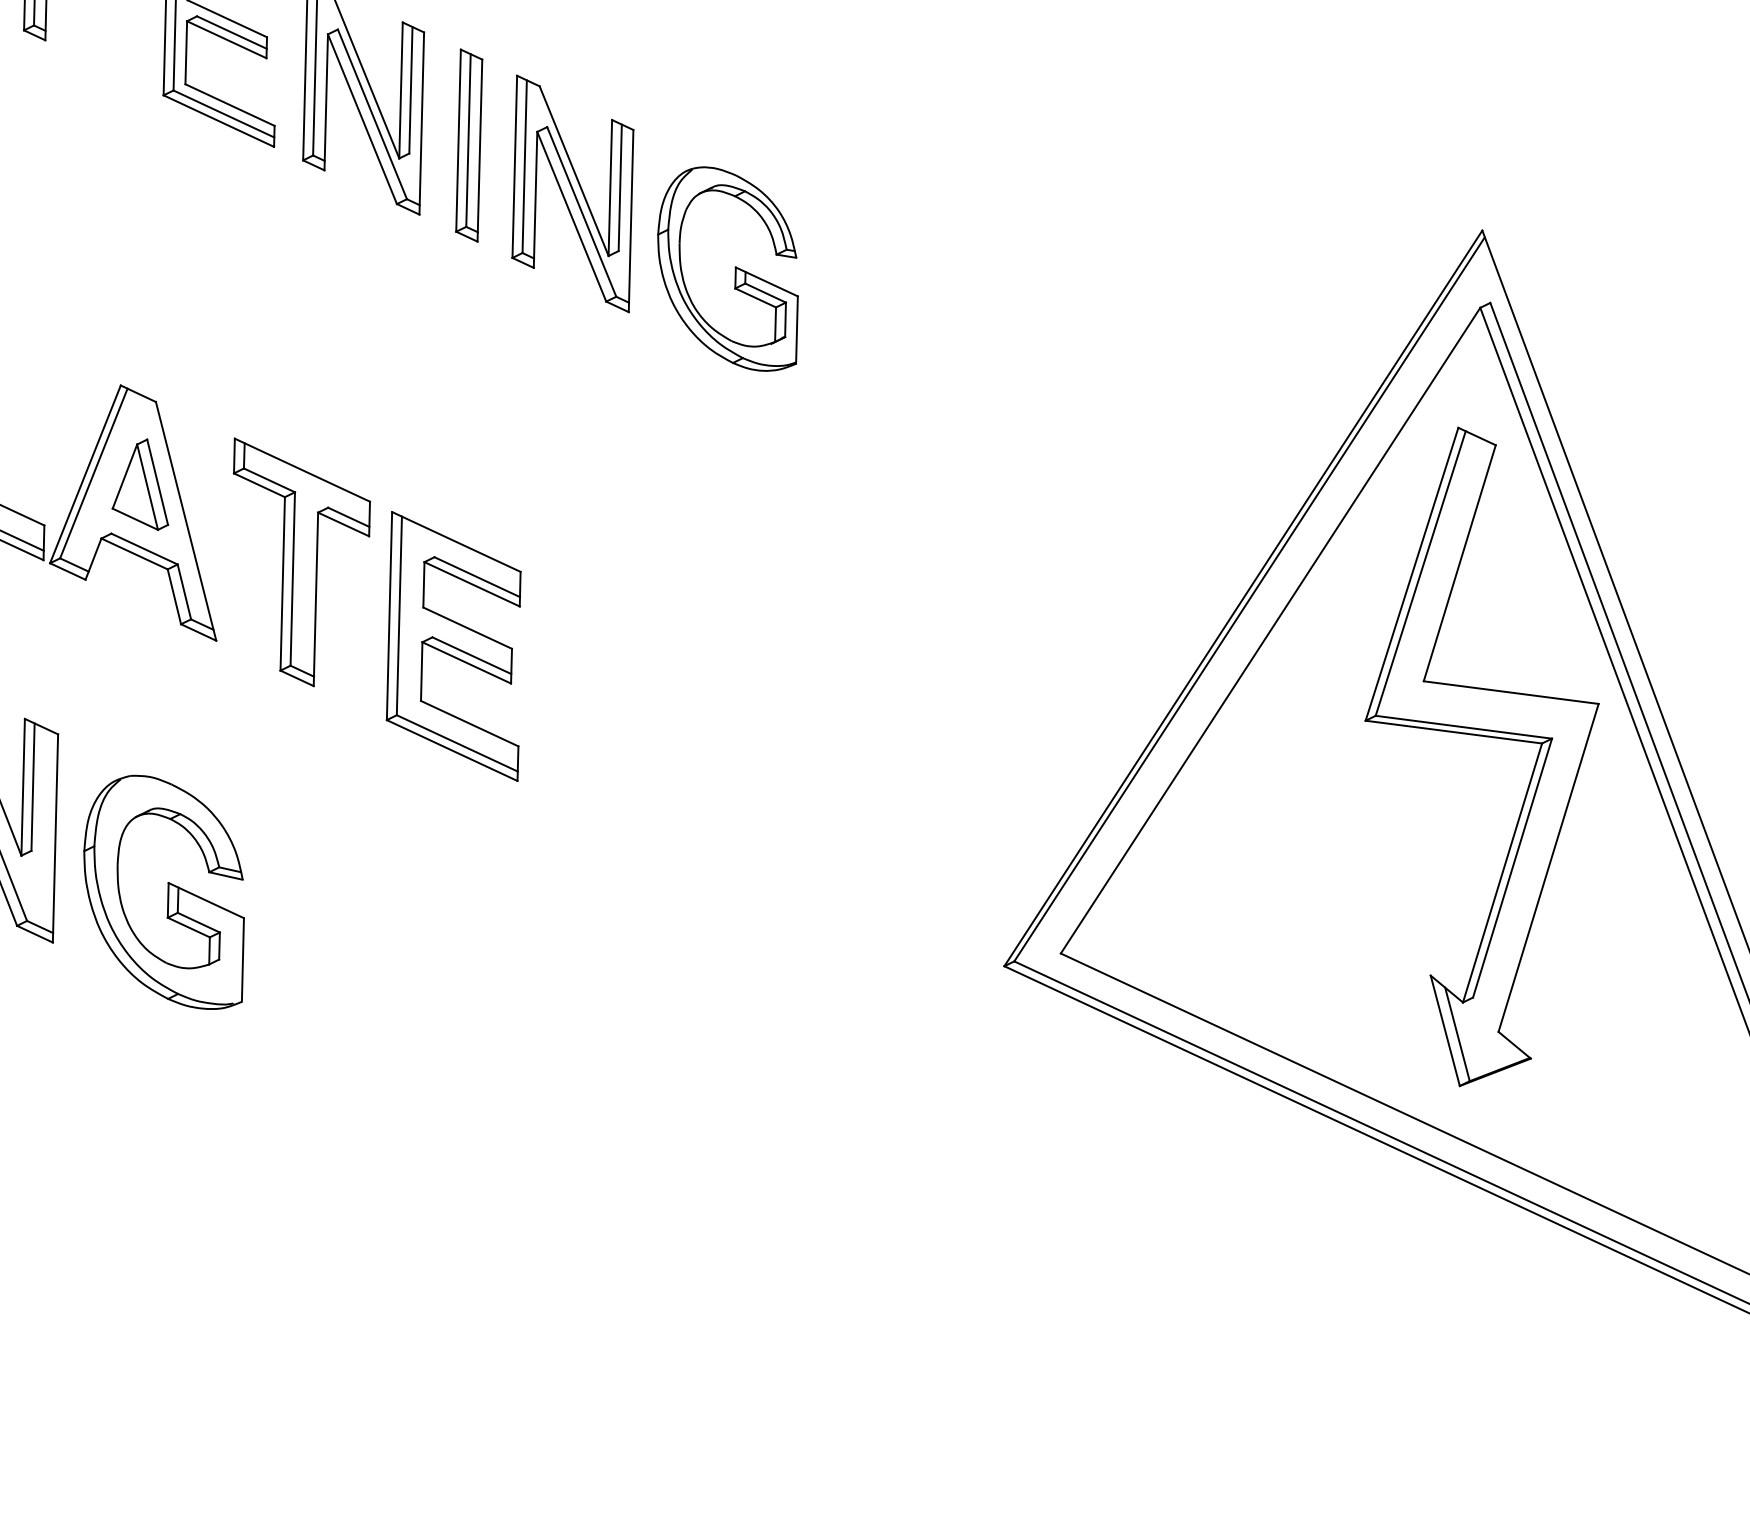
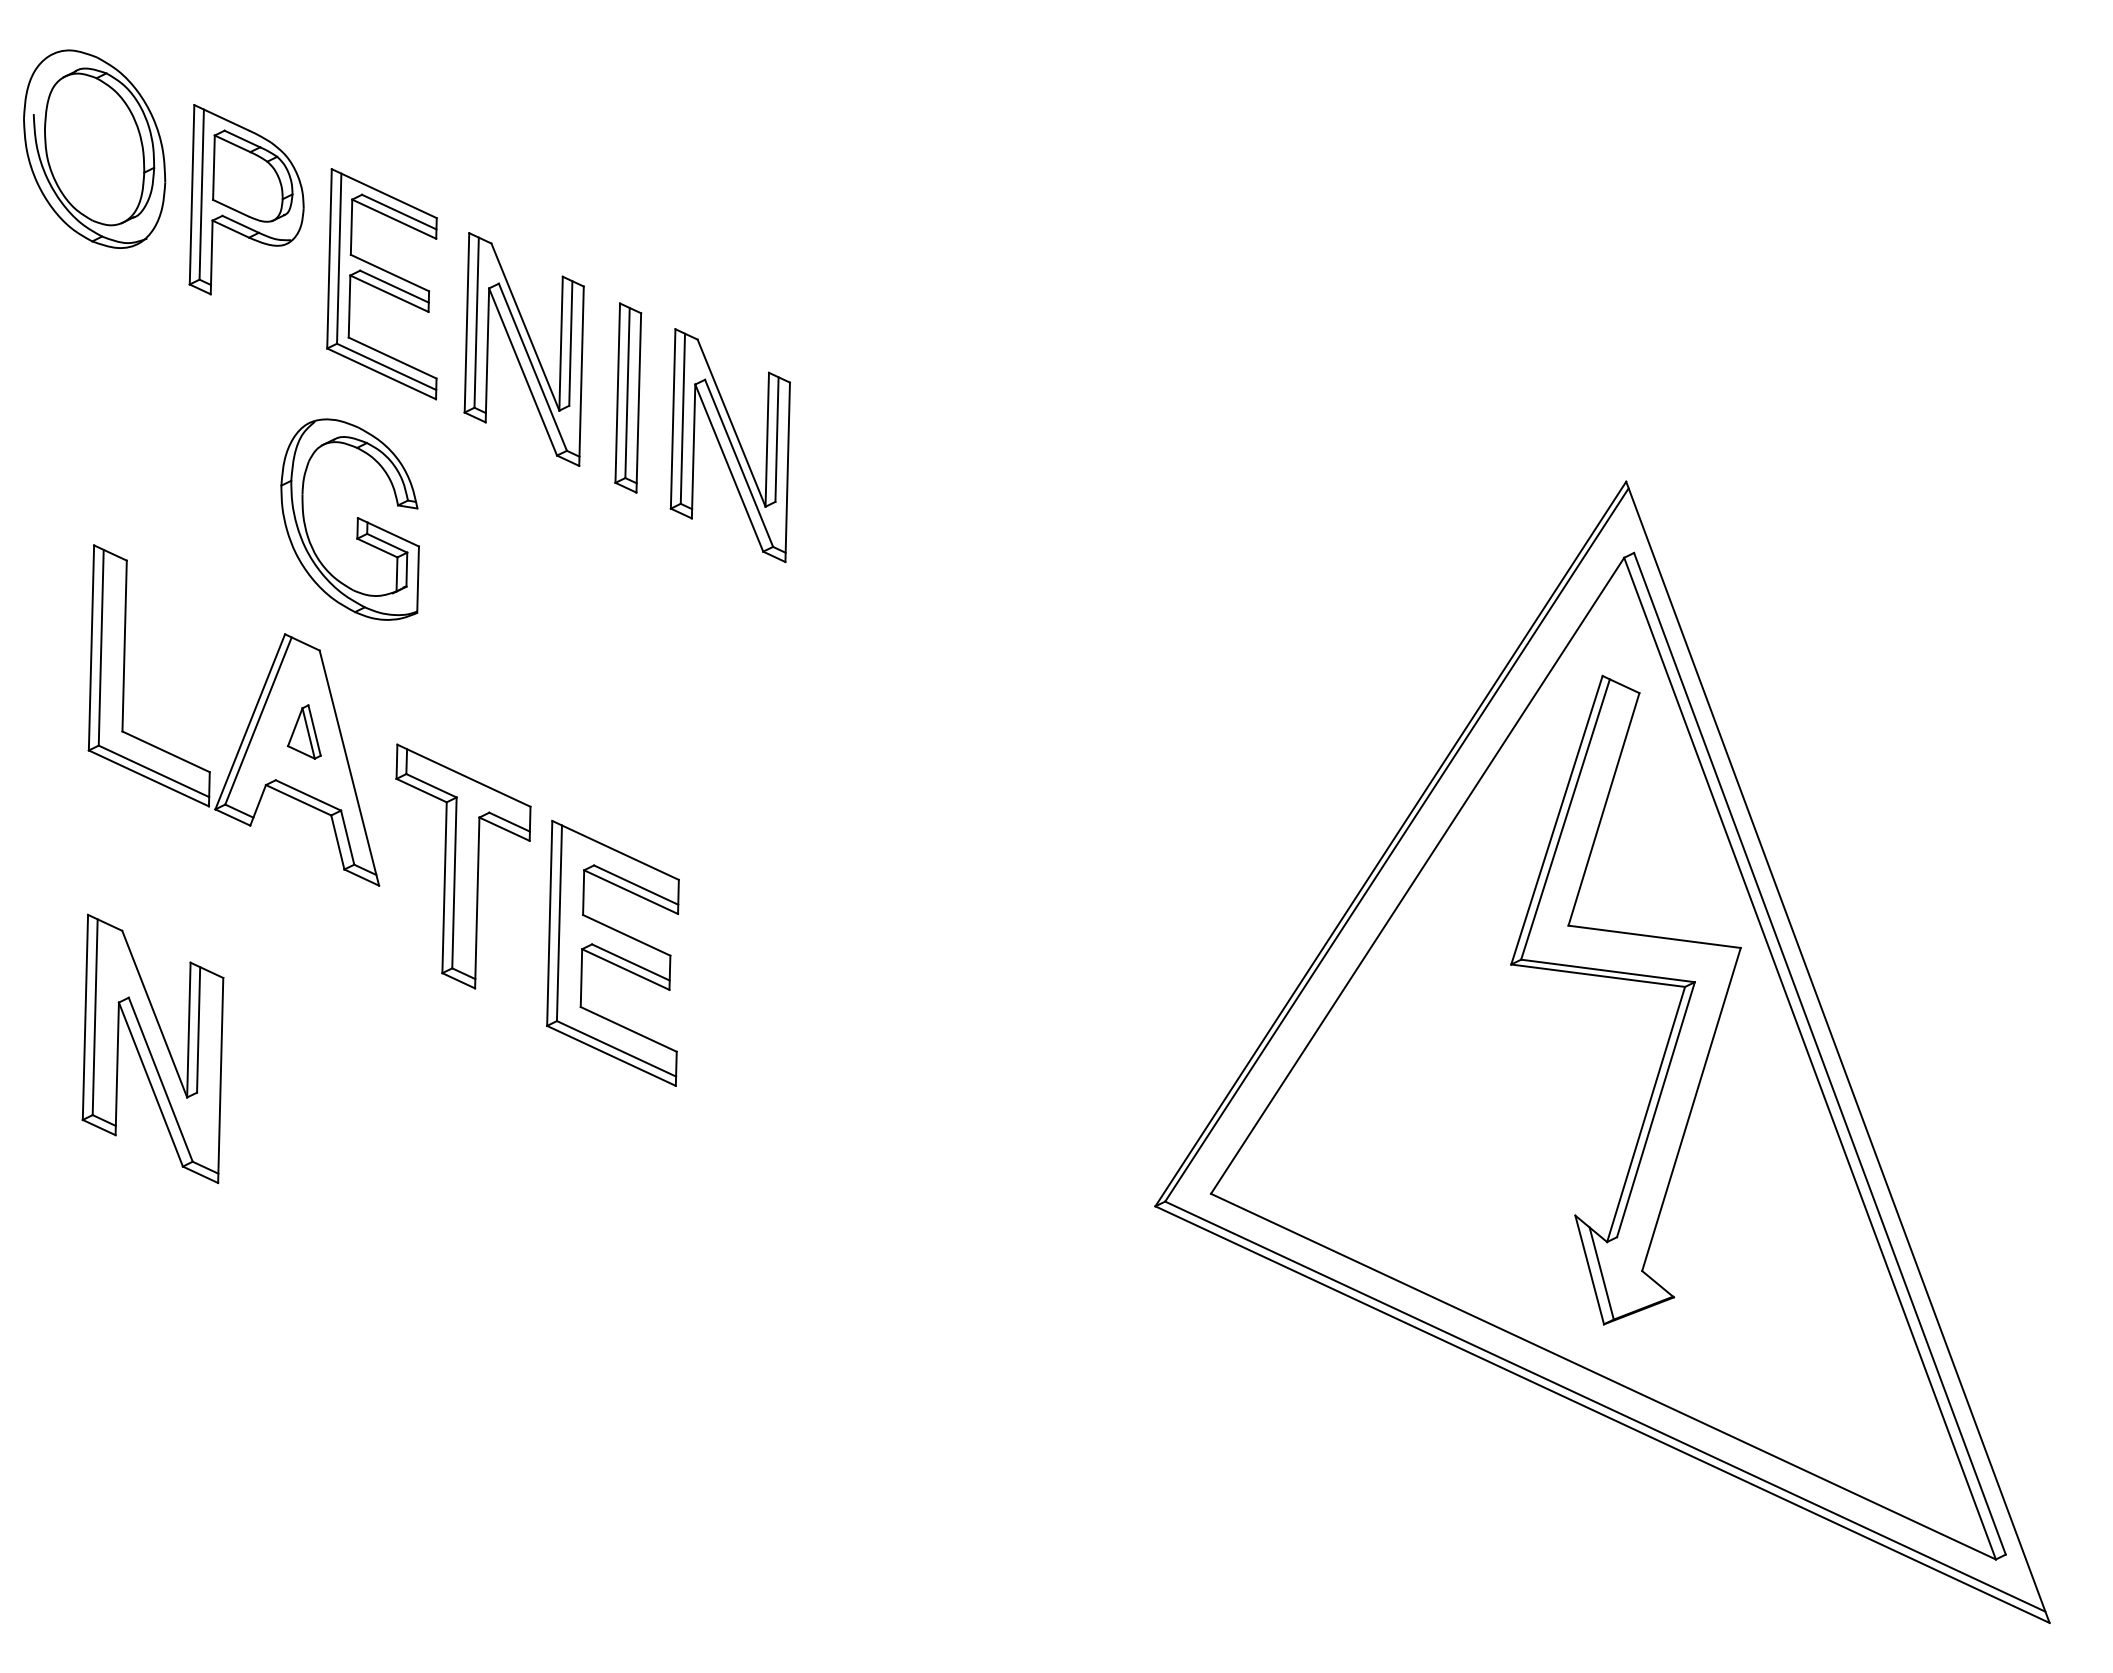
part: (734, 267) -> (356, 518), moved
part: (140, 484) -> (304, 731), size x0.6
part: (301, 562) -> (463, 866), moved
part: (453, 646) -> (612, 953), moved
part: (163, 892) -> (327, 1133), removed

